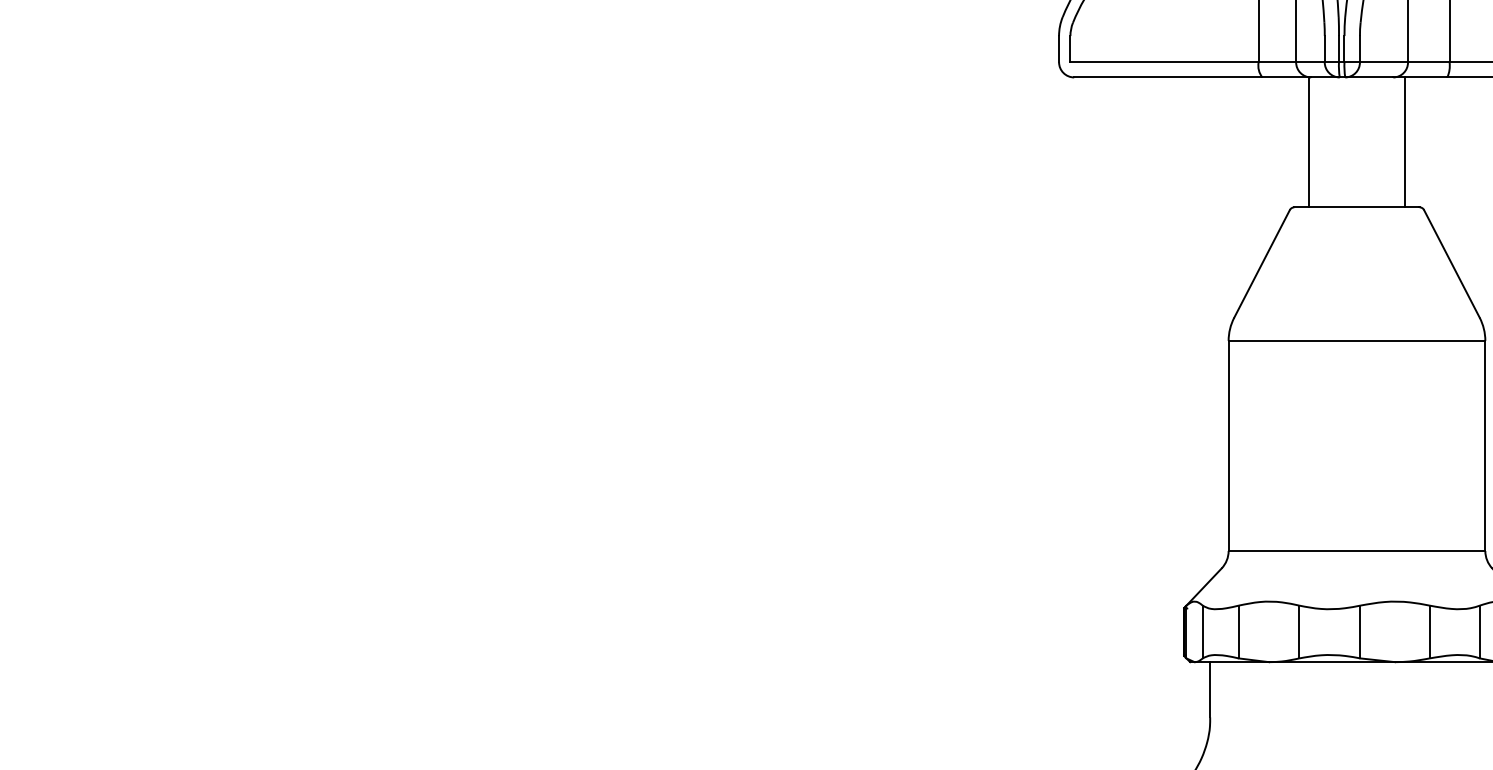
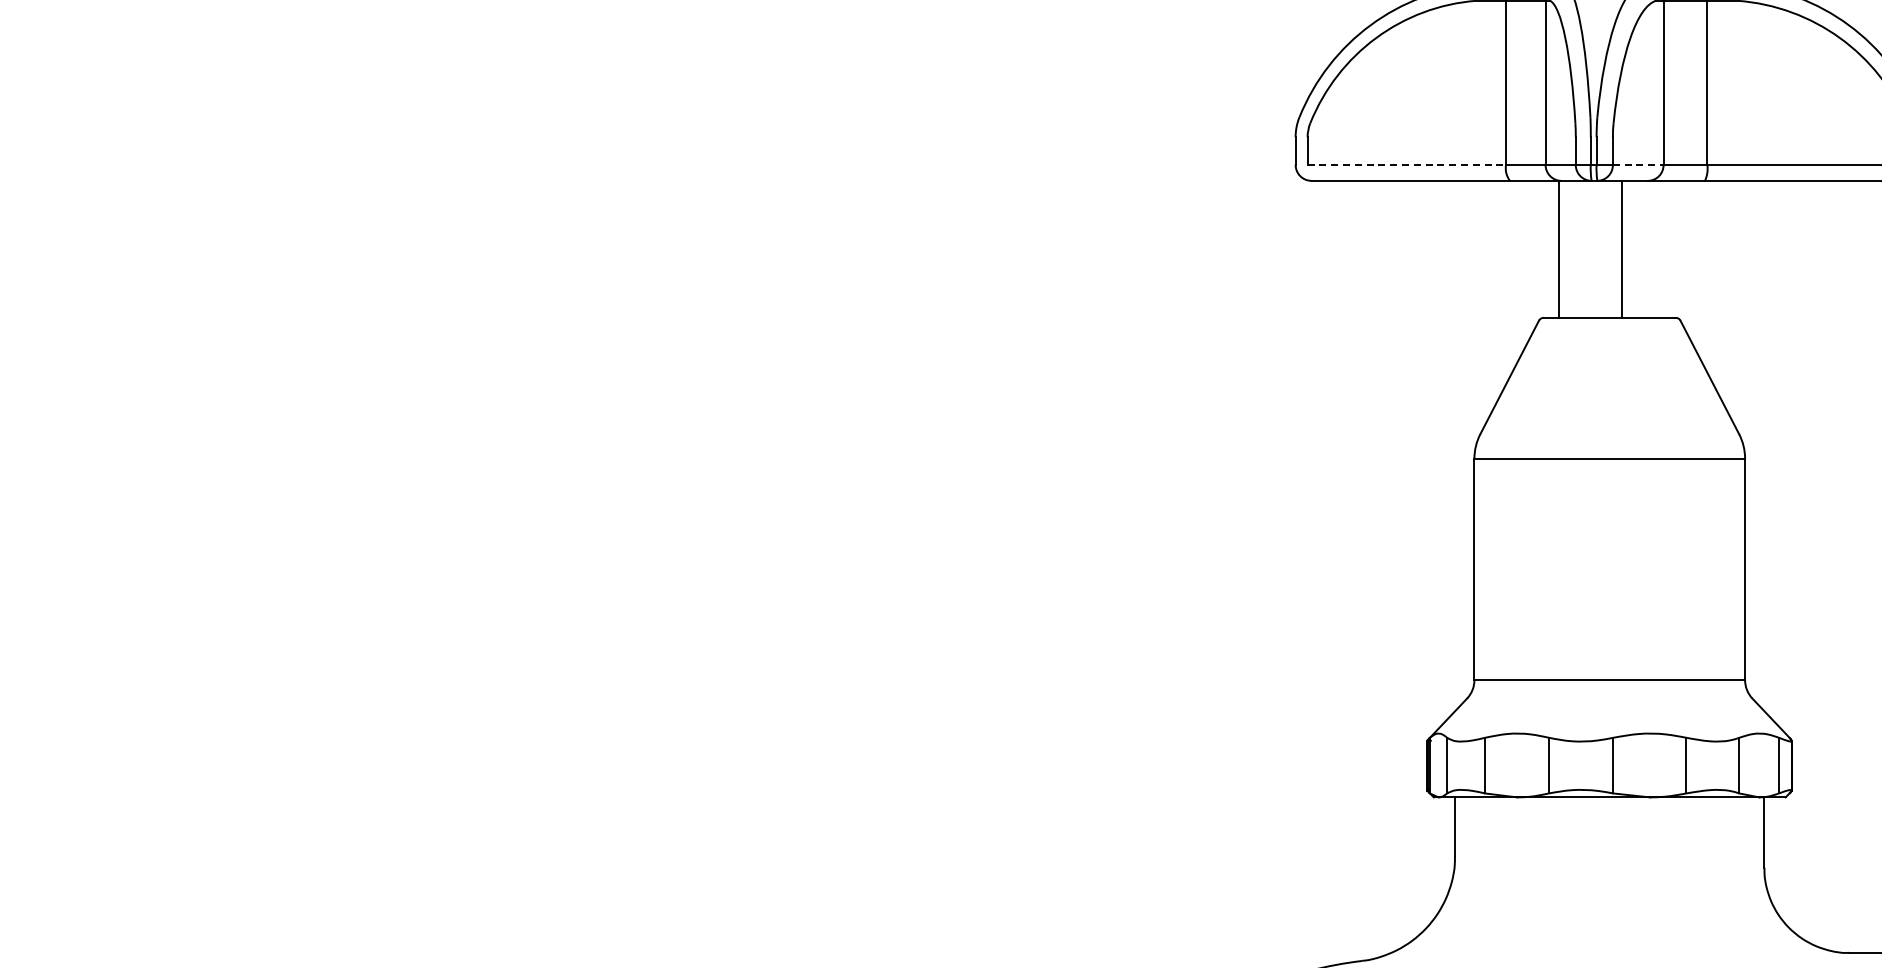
line: (1165, 61) -> (1407, 164), solid -> dashed
line: (1384, 61) -> (1638, 164), solid -> dashed
line: (1405, 141) -> (1622, 248), moved

